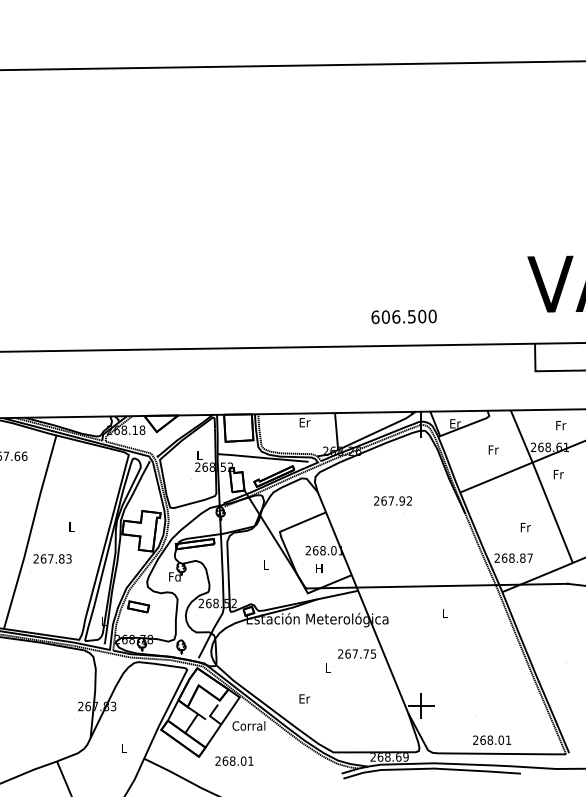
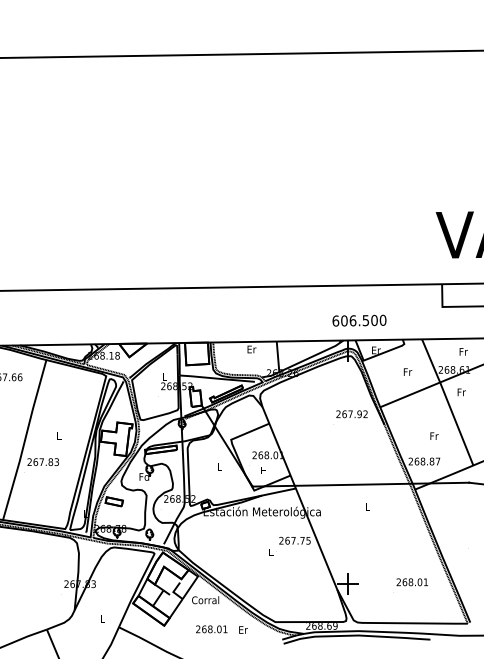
text: (403, 316) -> (358, 320), moved
text: (392, 500) -> (351, 413), moved
text: (304, 698) -> (243, 629), moved
text: (492, 739) -> (412, 581), moved
text: (234, 760) -> (211, 628), moved

